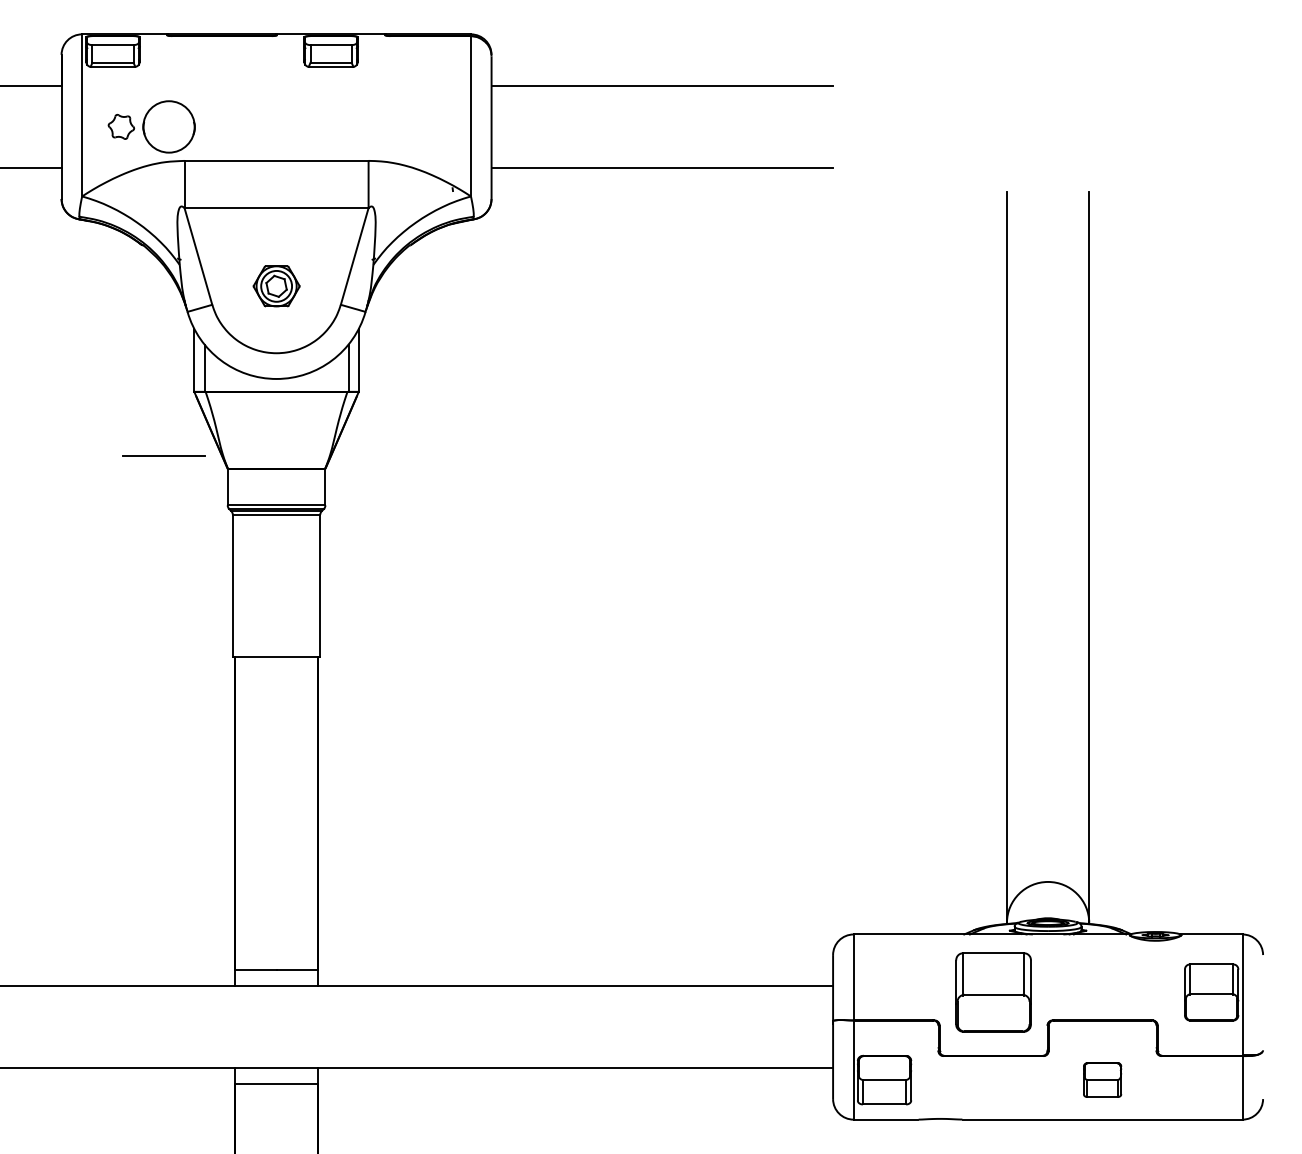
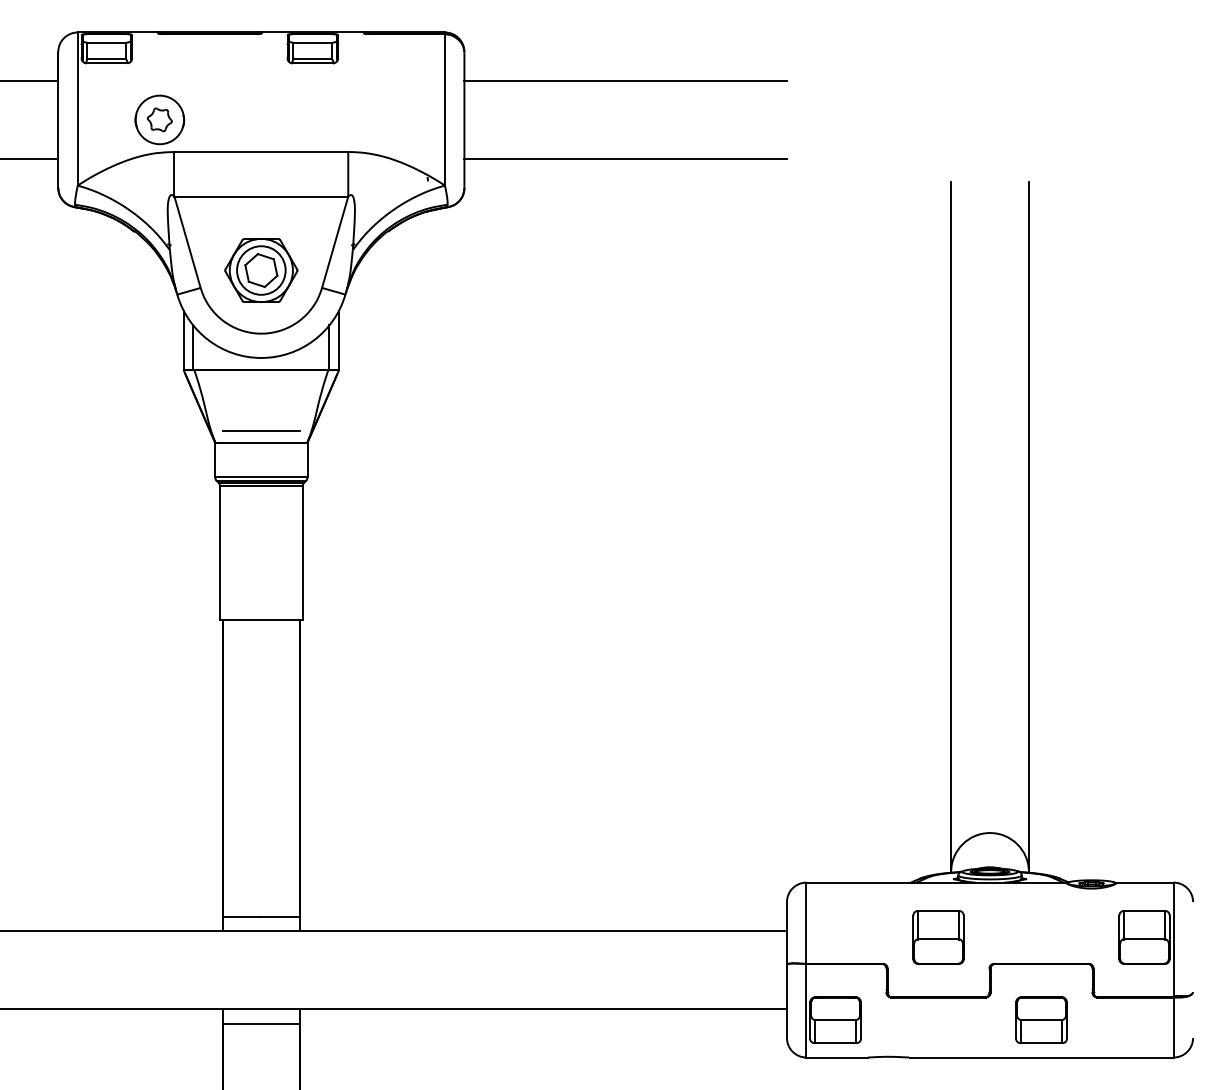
part: (121, 126) -> (159, 119), moved
part: (276, 286) -> (261, 270), size x1.67
line: (164, 455) -> (261, 430), moved
part: (993, 992) -> (938, 937), size x0.71
part: (1102, 1079) -> (1041, 1019), size x1.43

